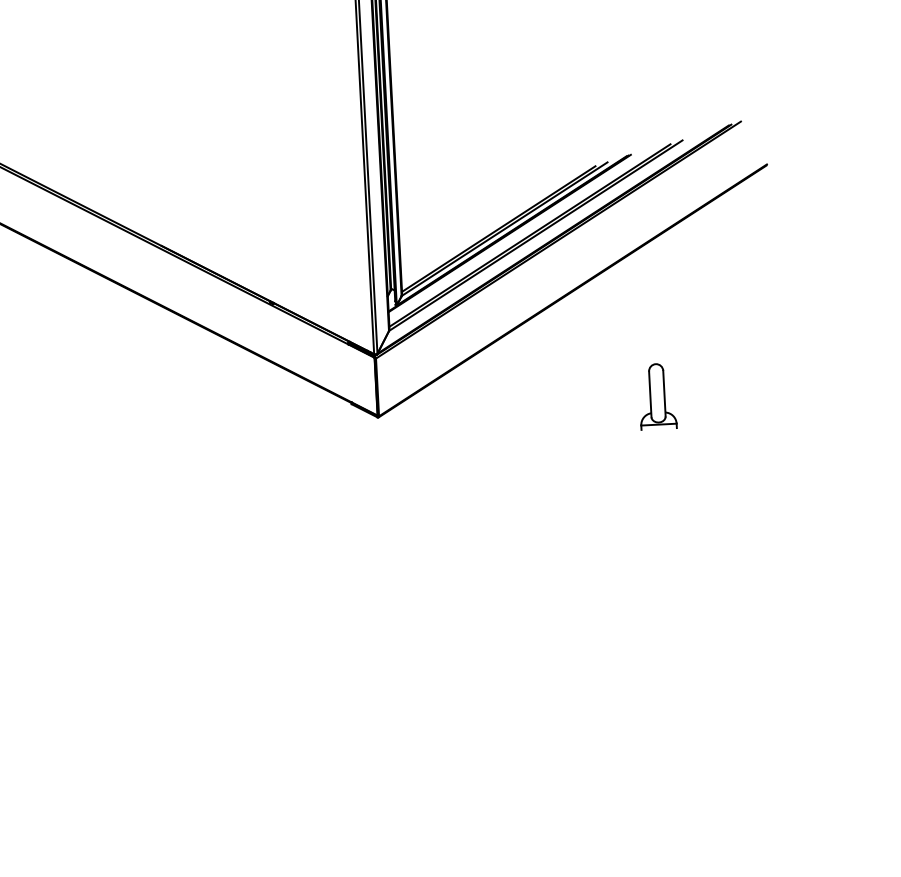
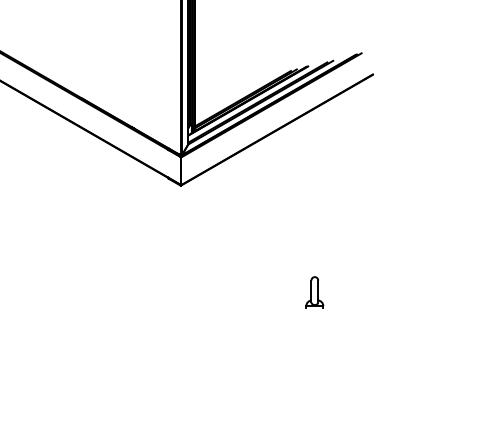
part: (656, 396) -> (314, 292), moved

